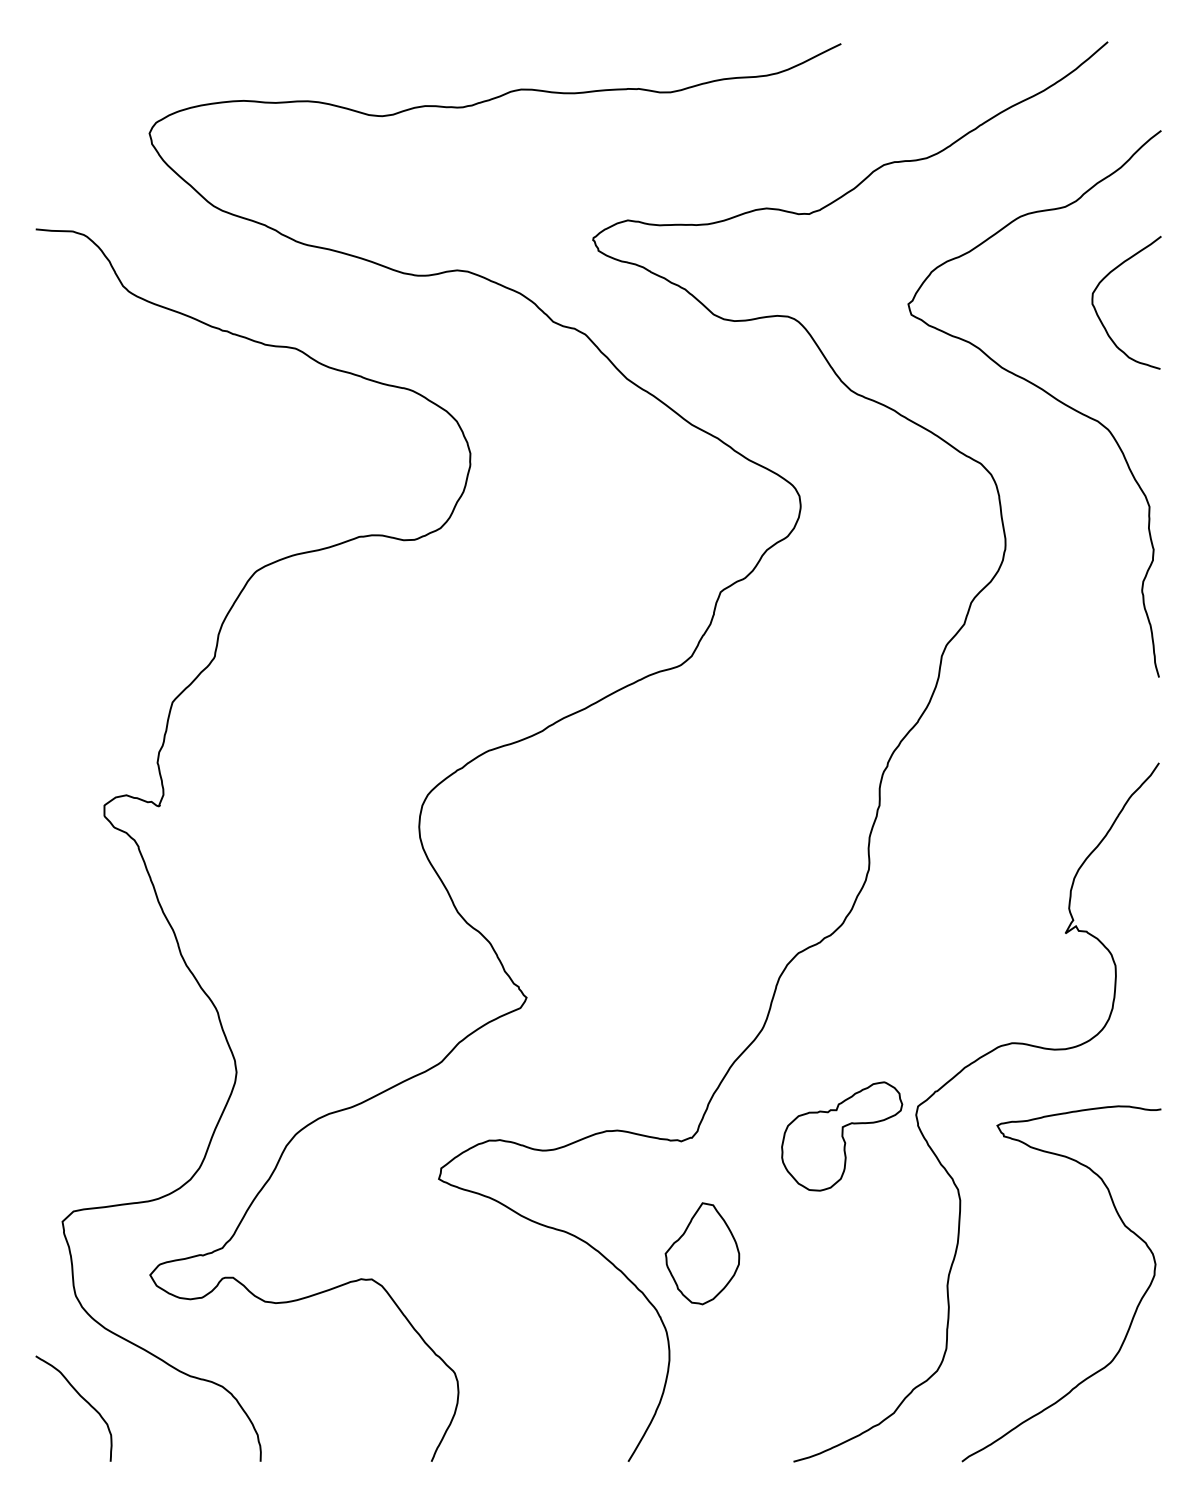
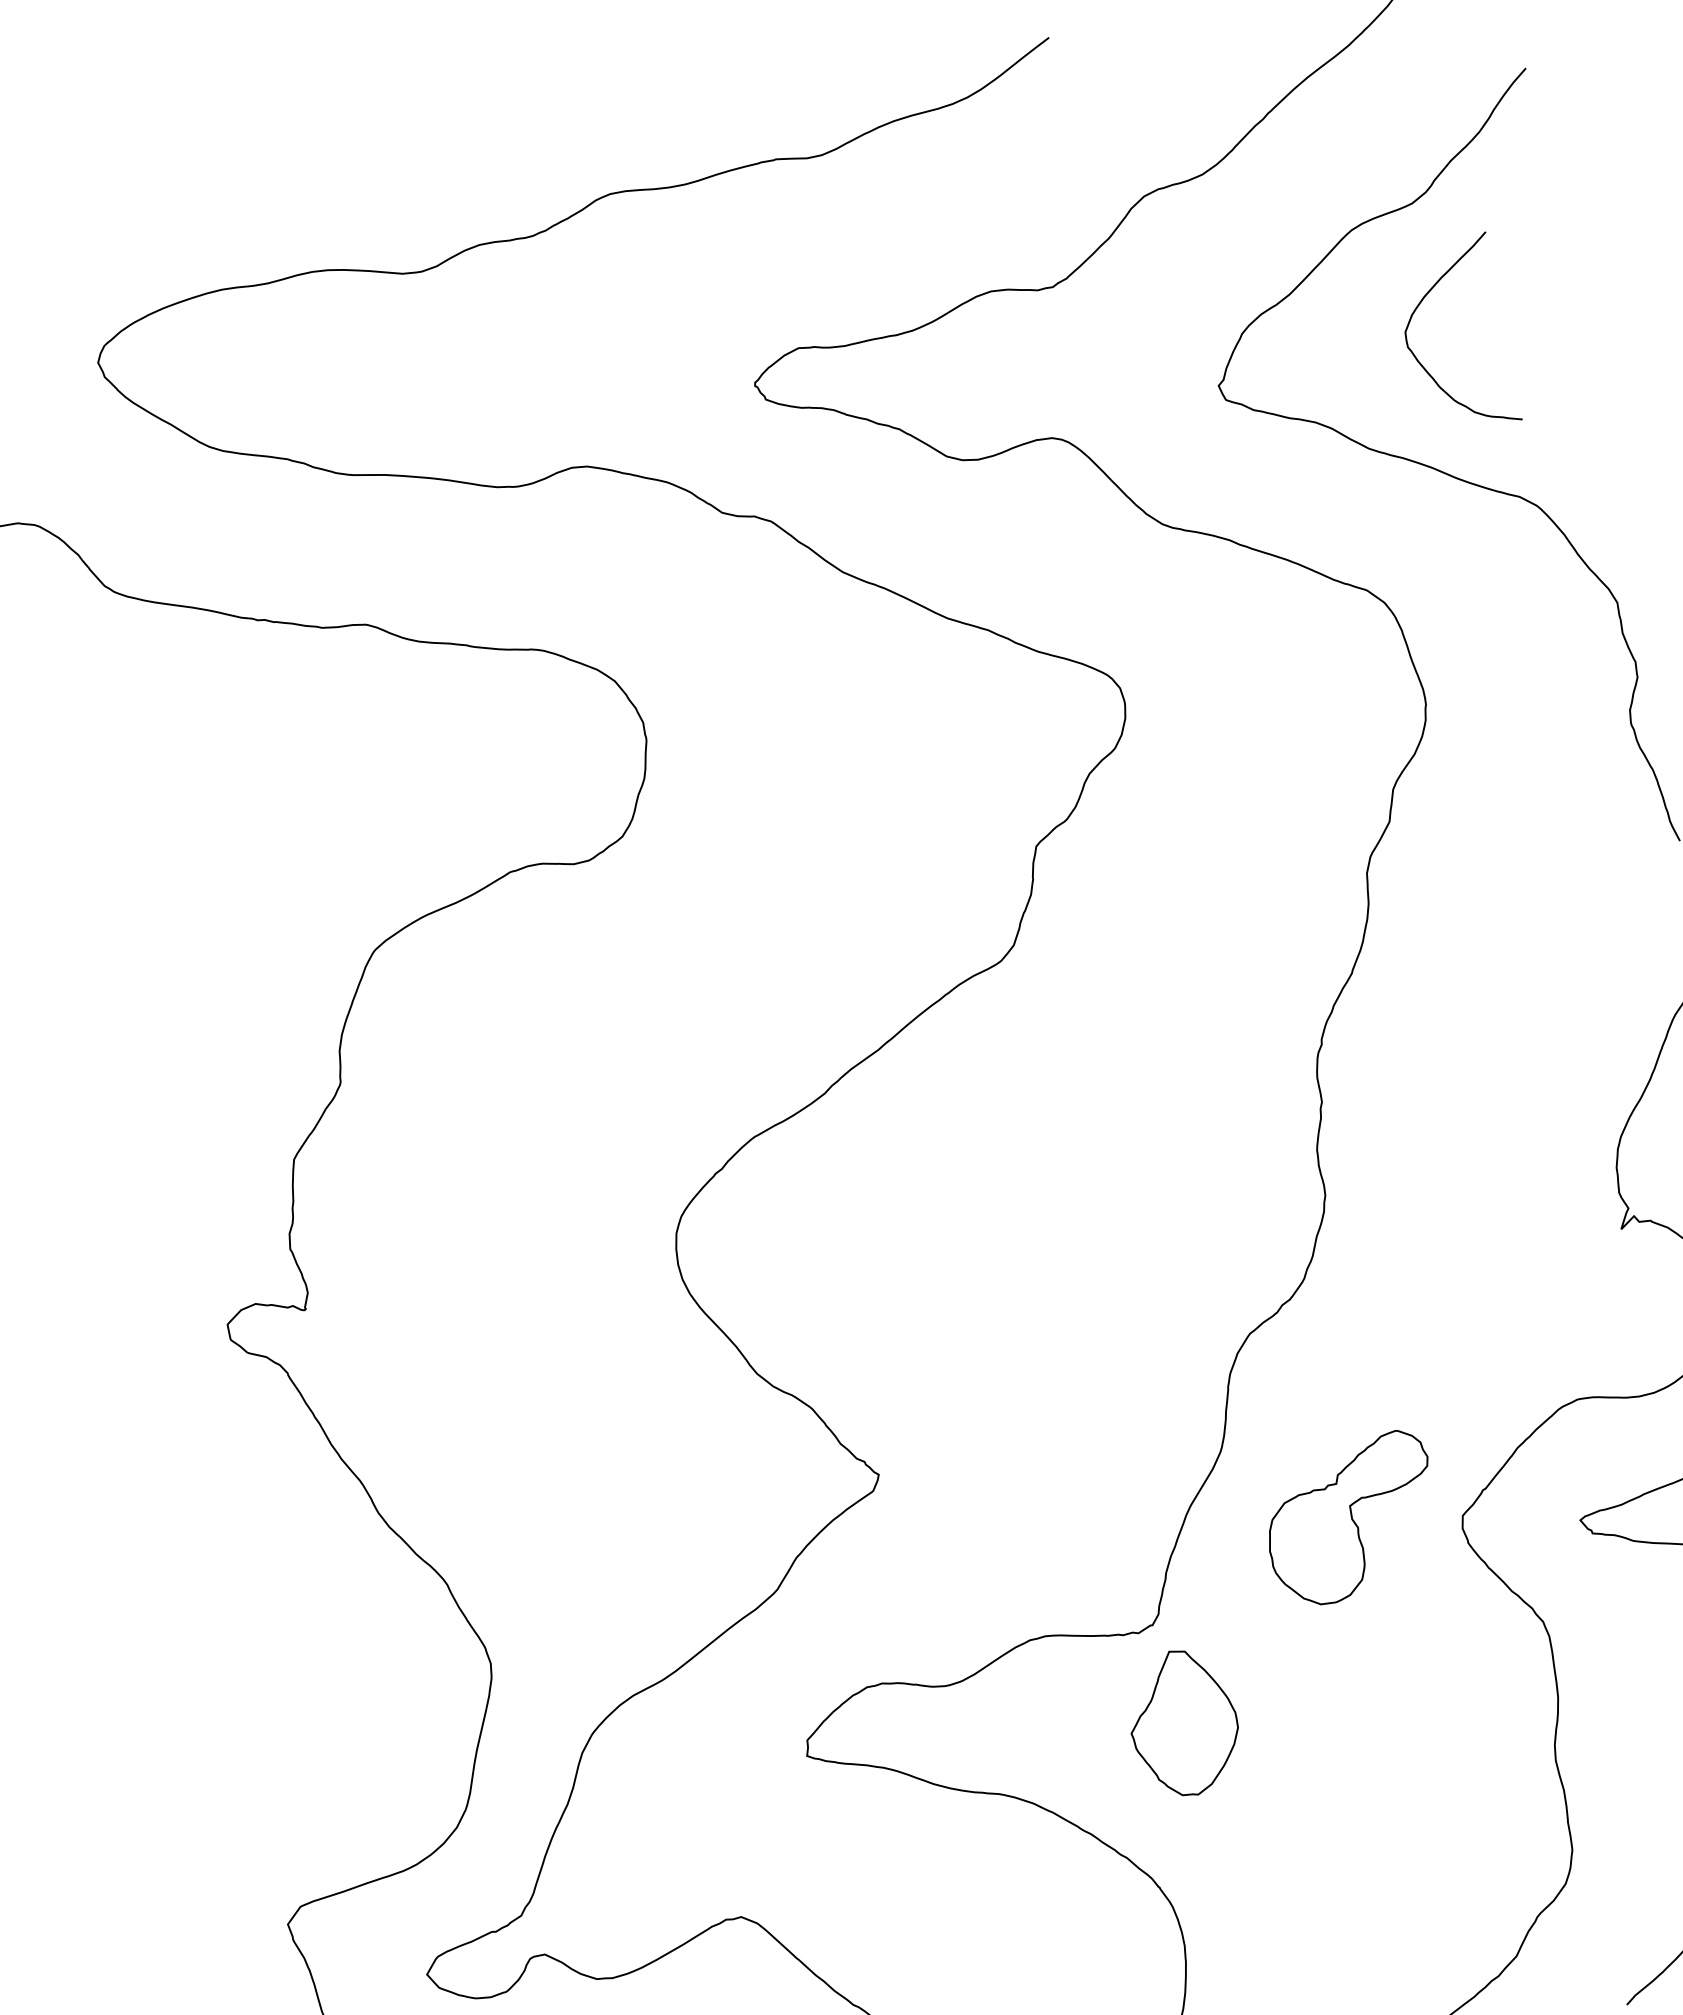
curve: (1099, 316) -> (1421, 362), moved
part: (842, 1136) -> (1352, 1519), moved
part: (702, 1253) -> (1183, 1722), moved

